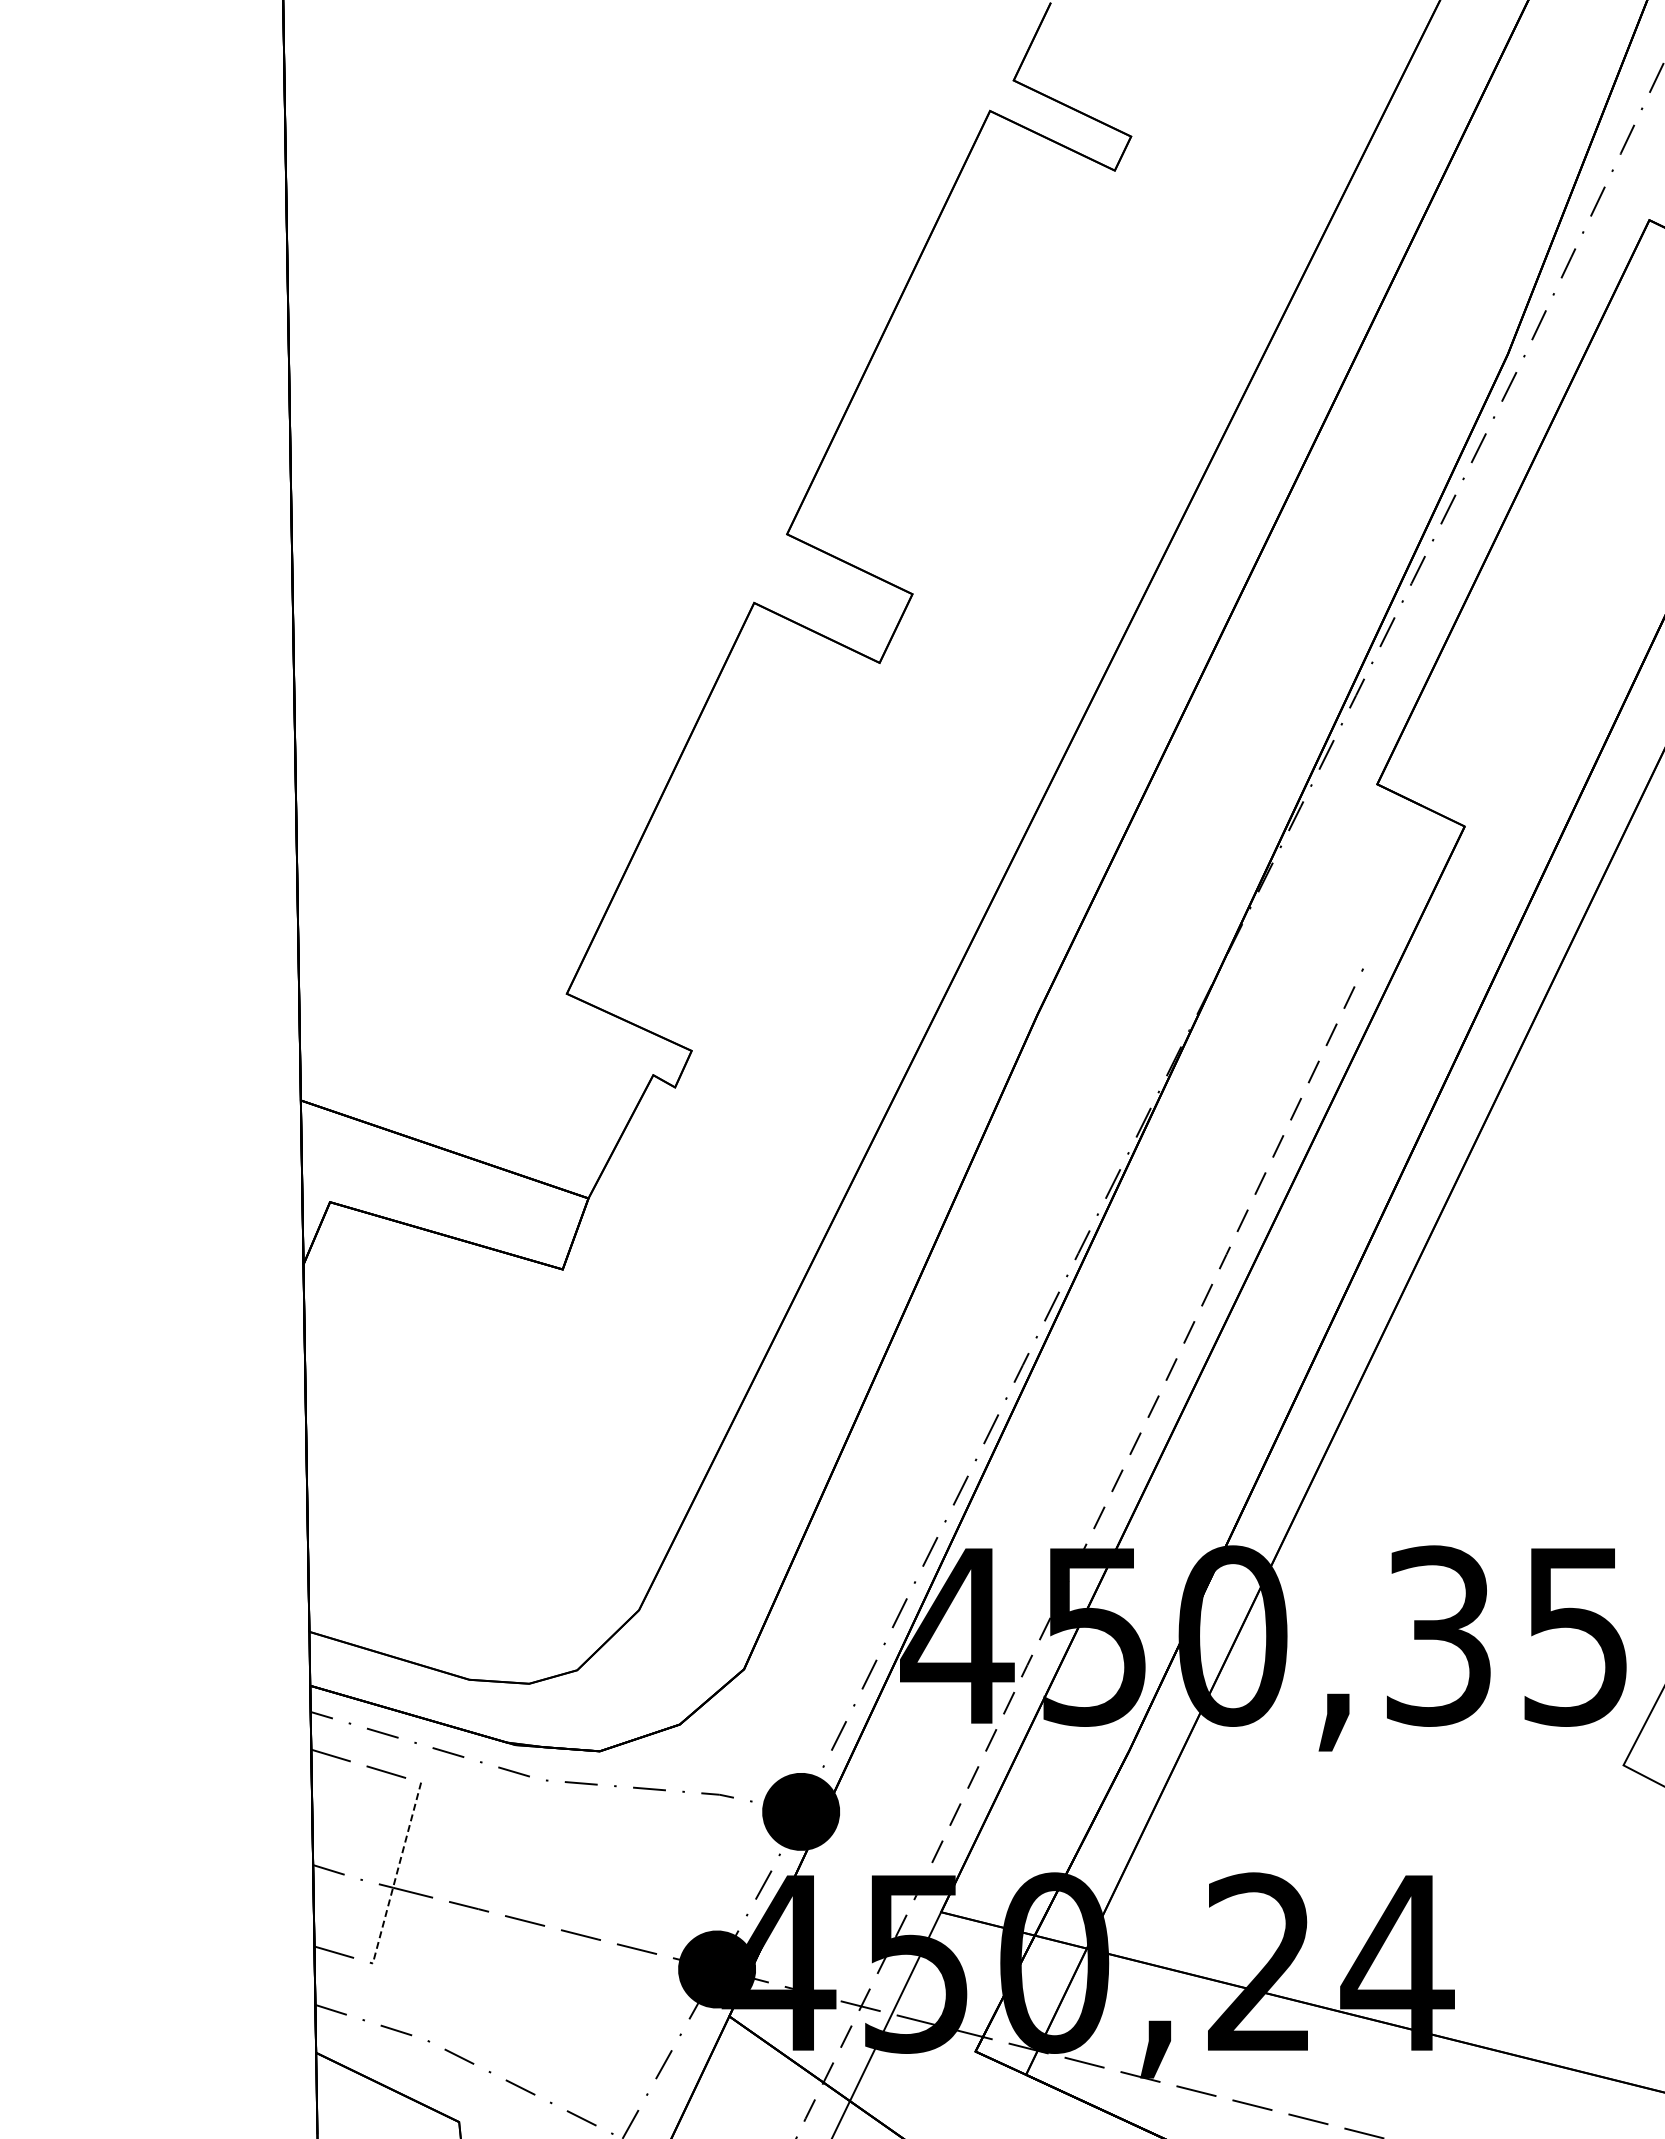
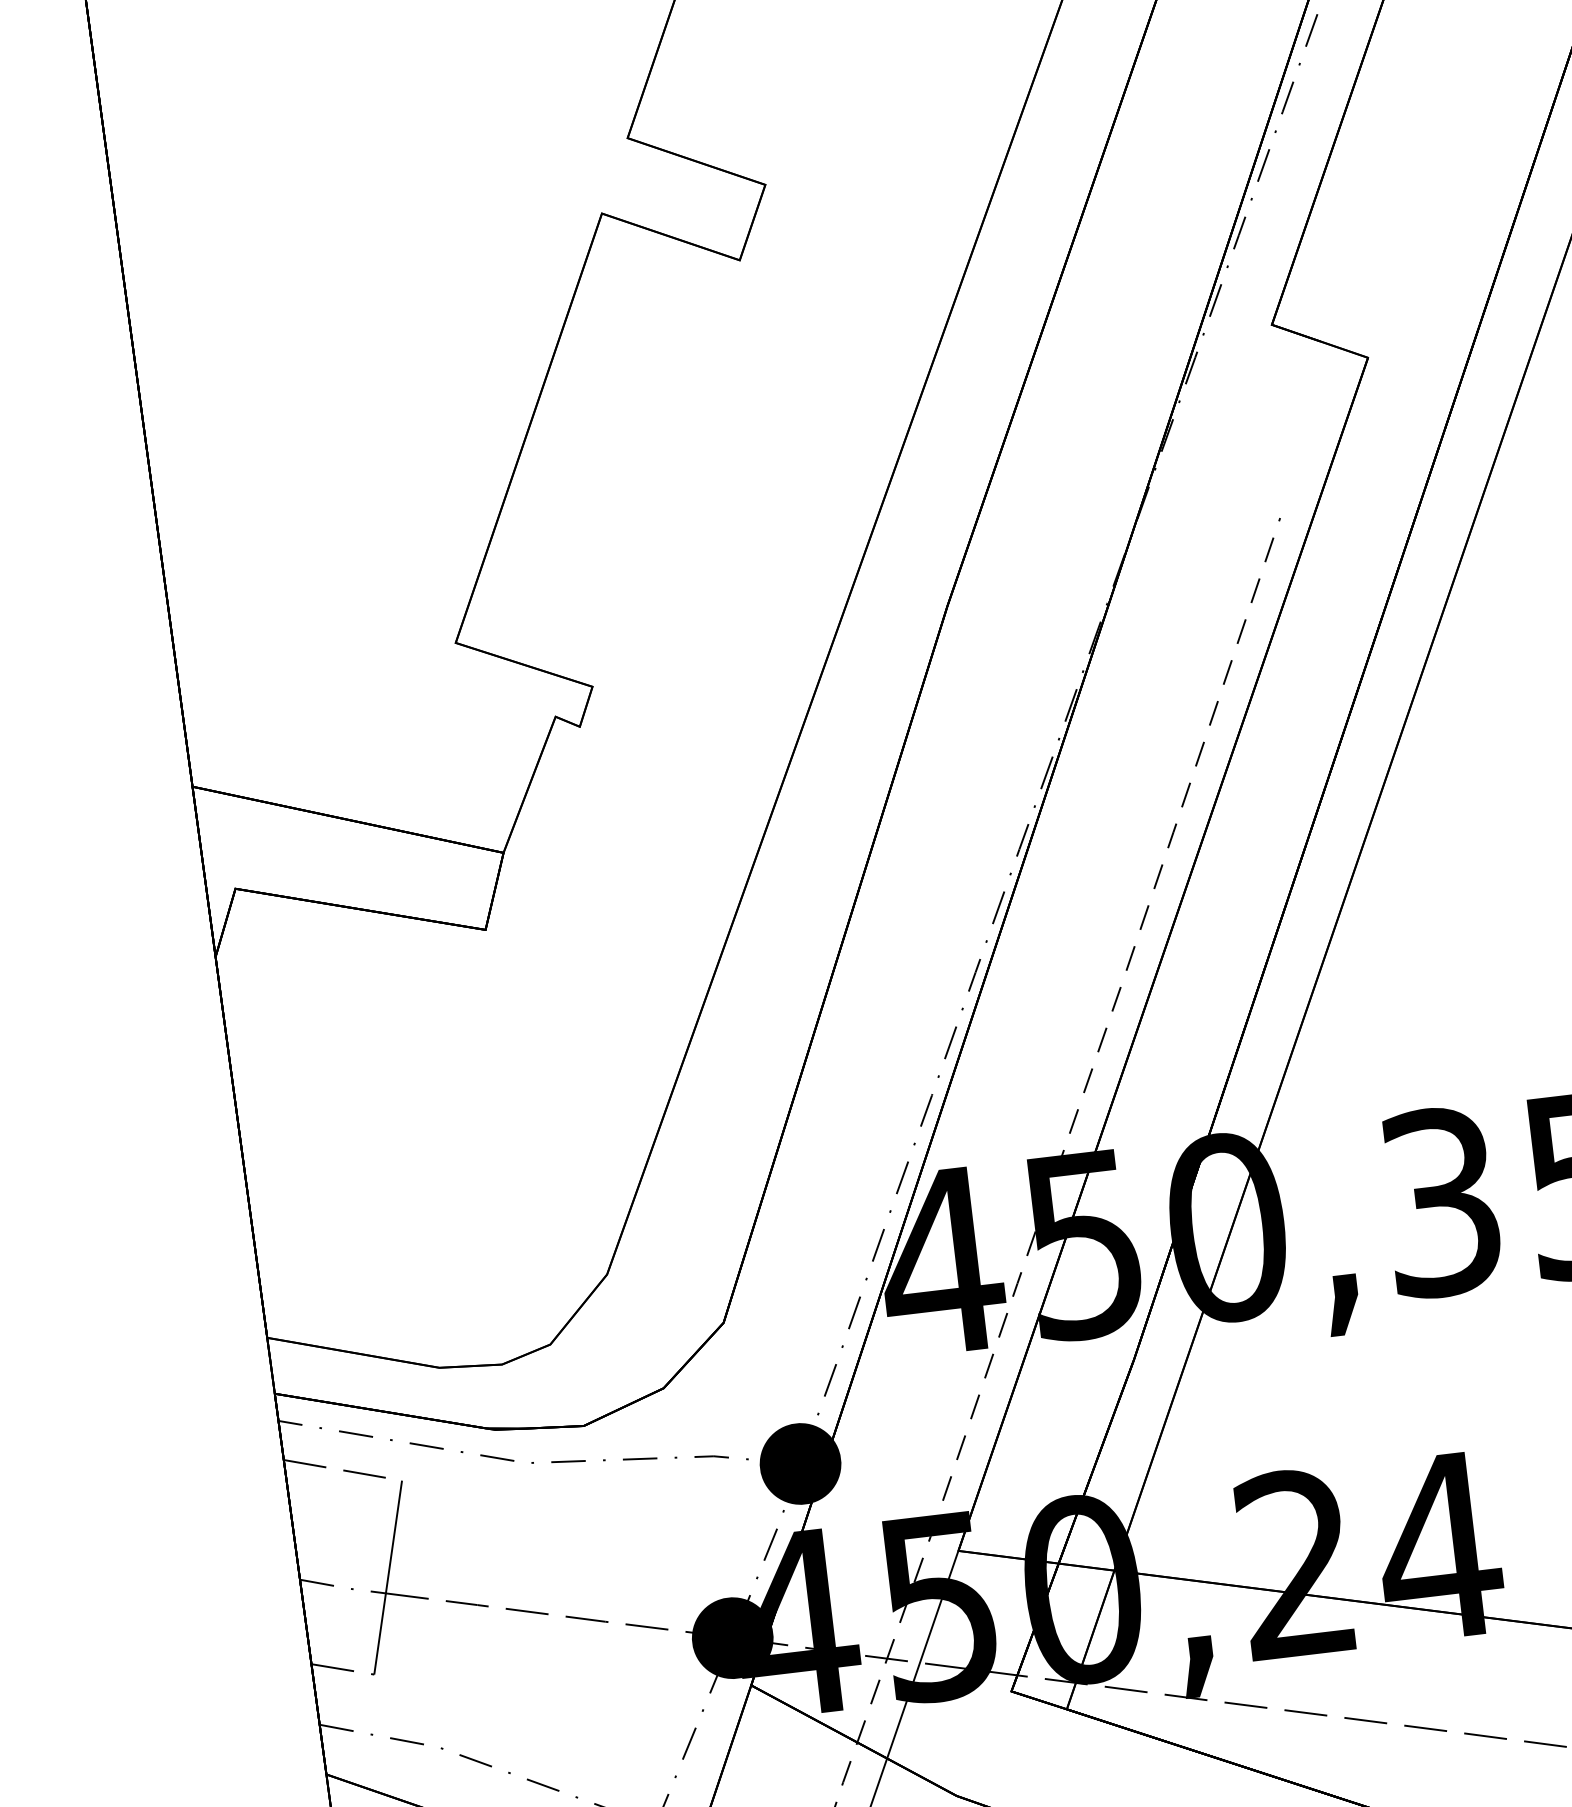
line: (397, 1873) -> (388, 1578), dashed -> solid

